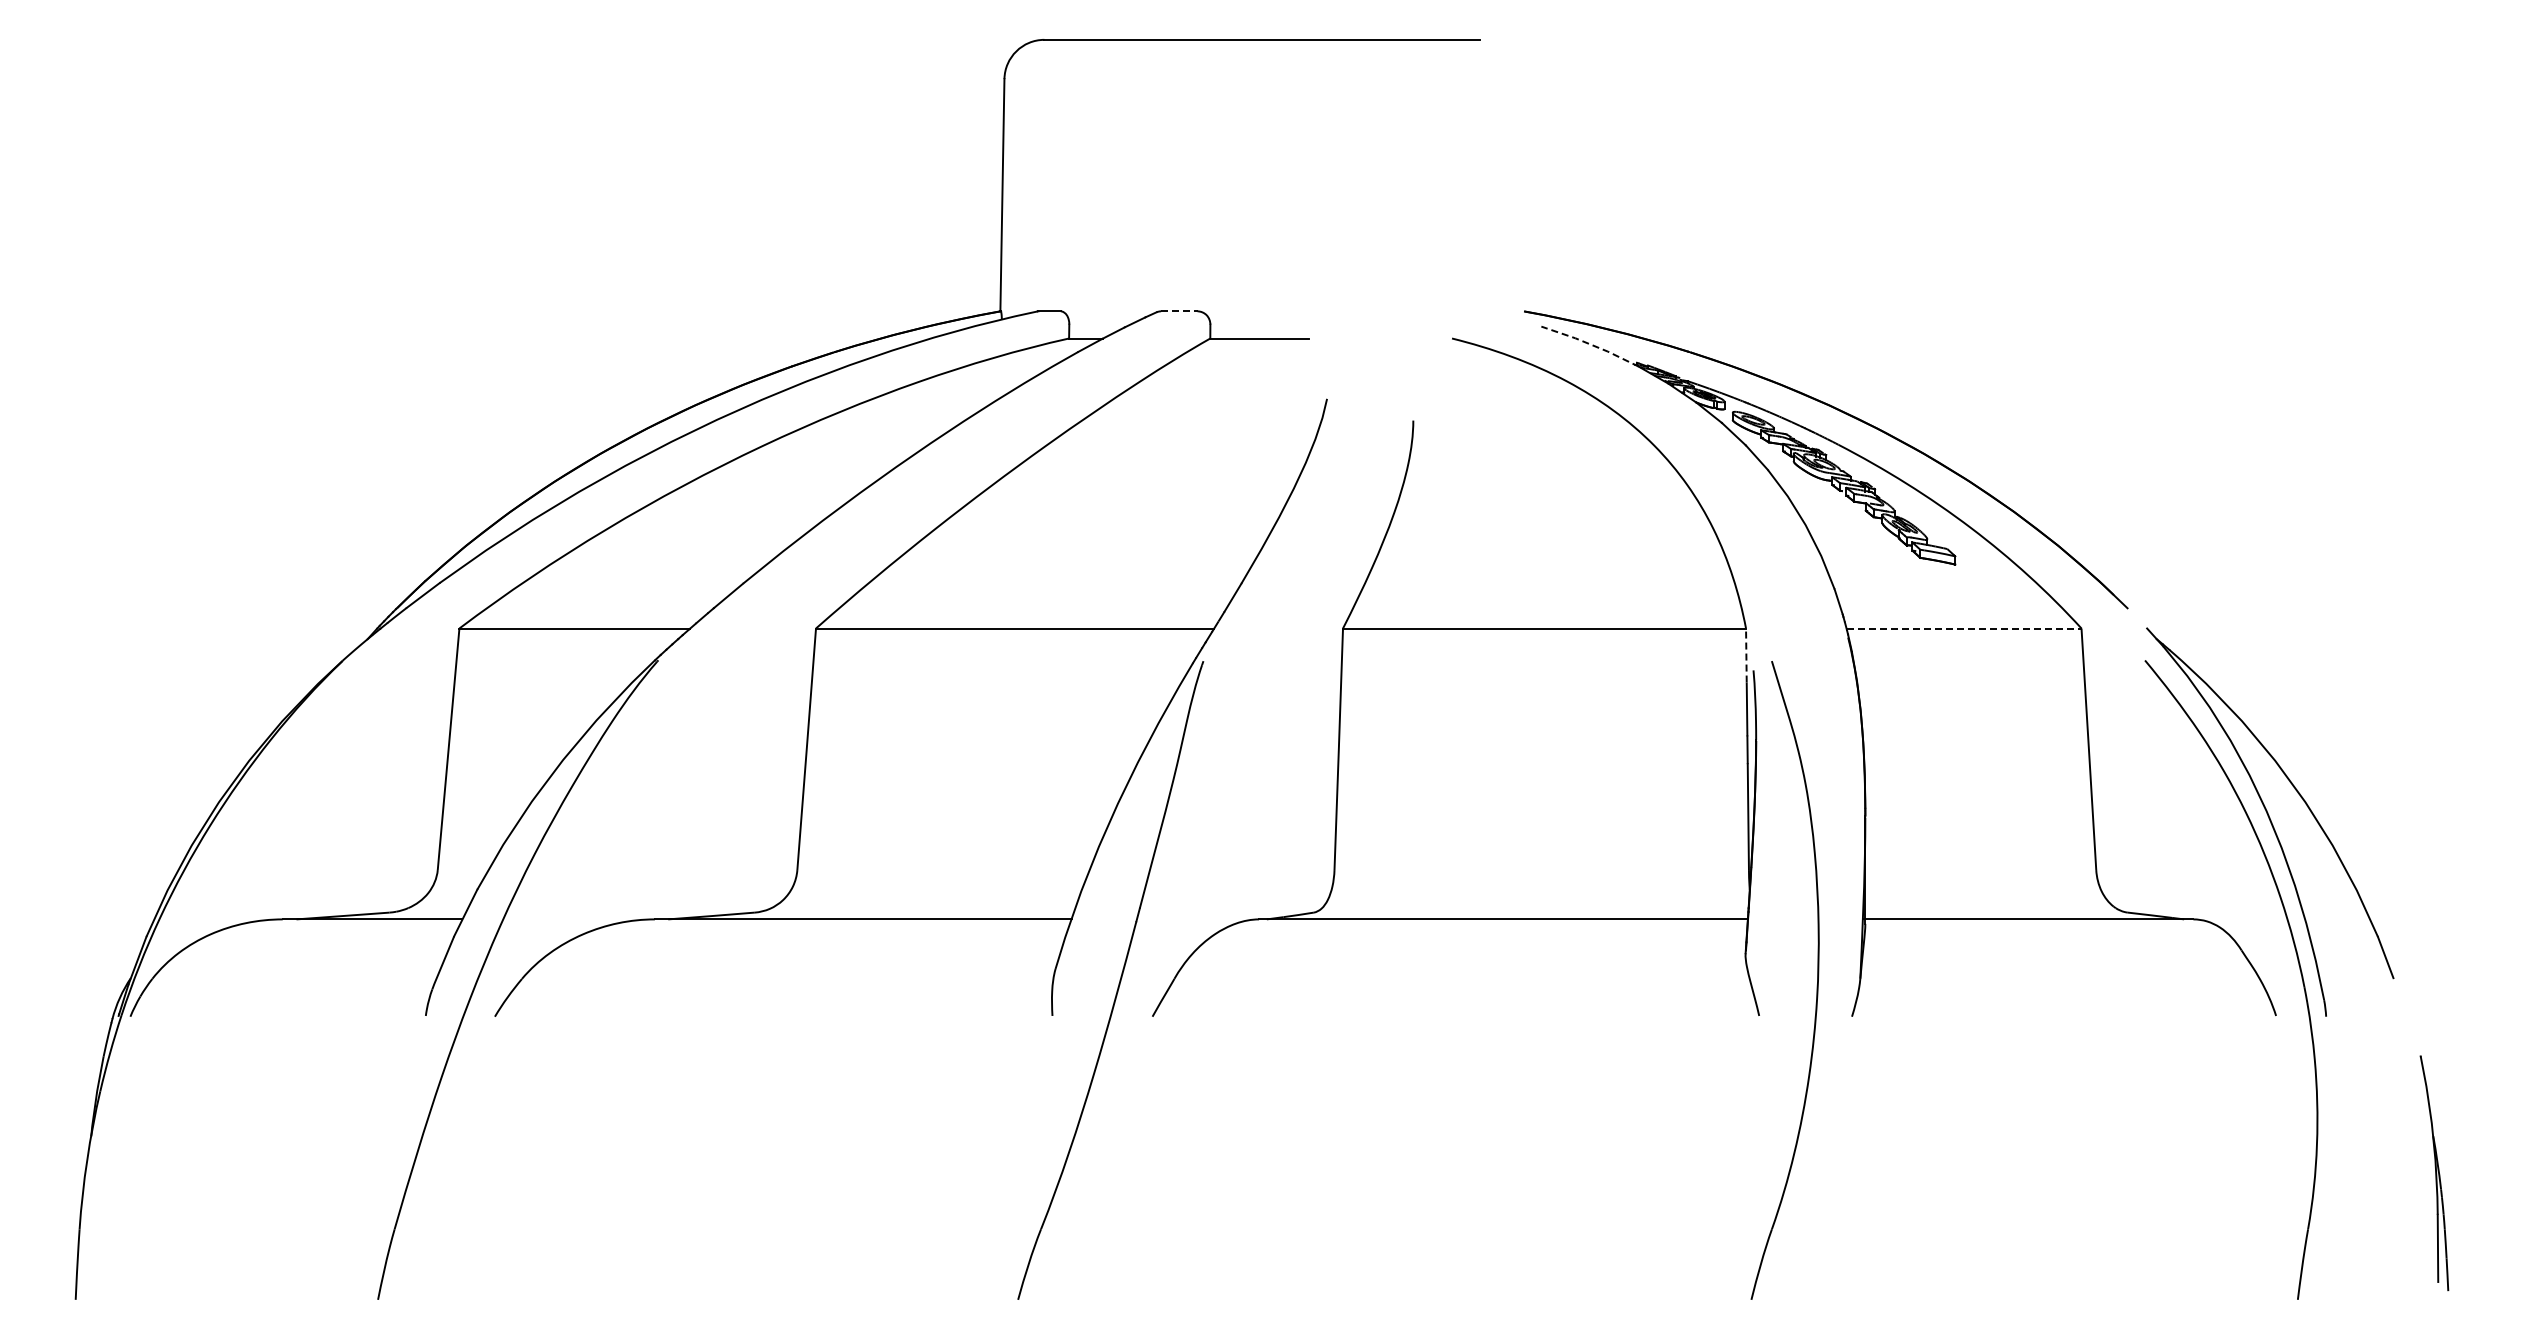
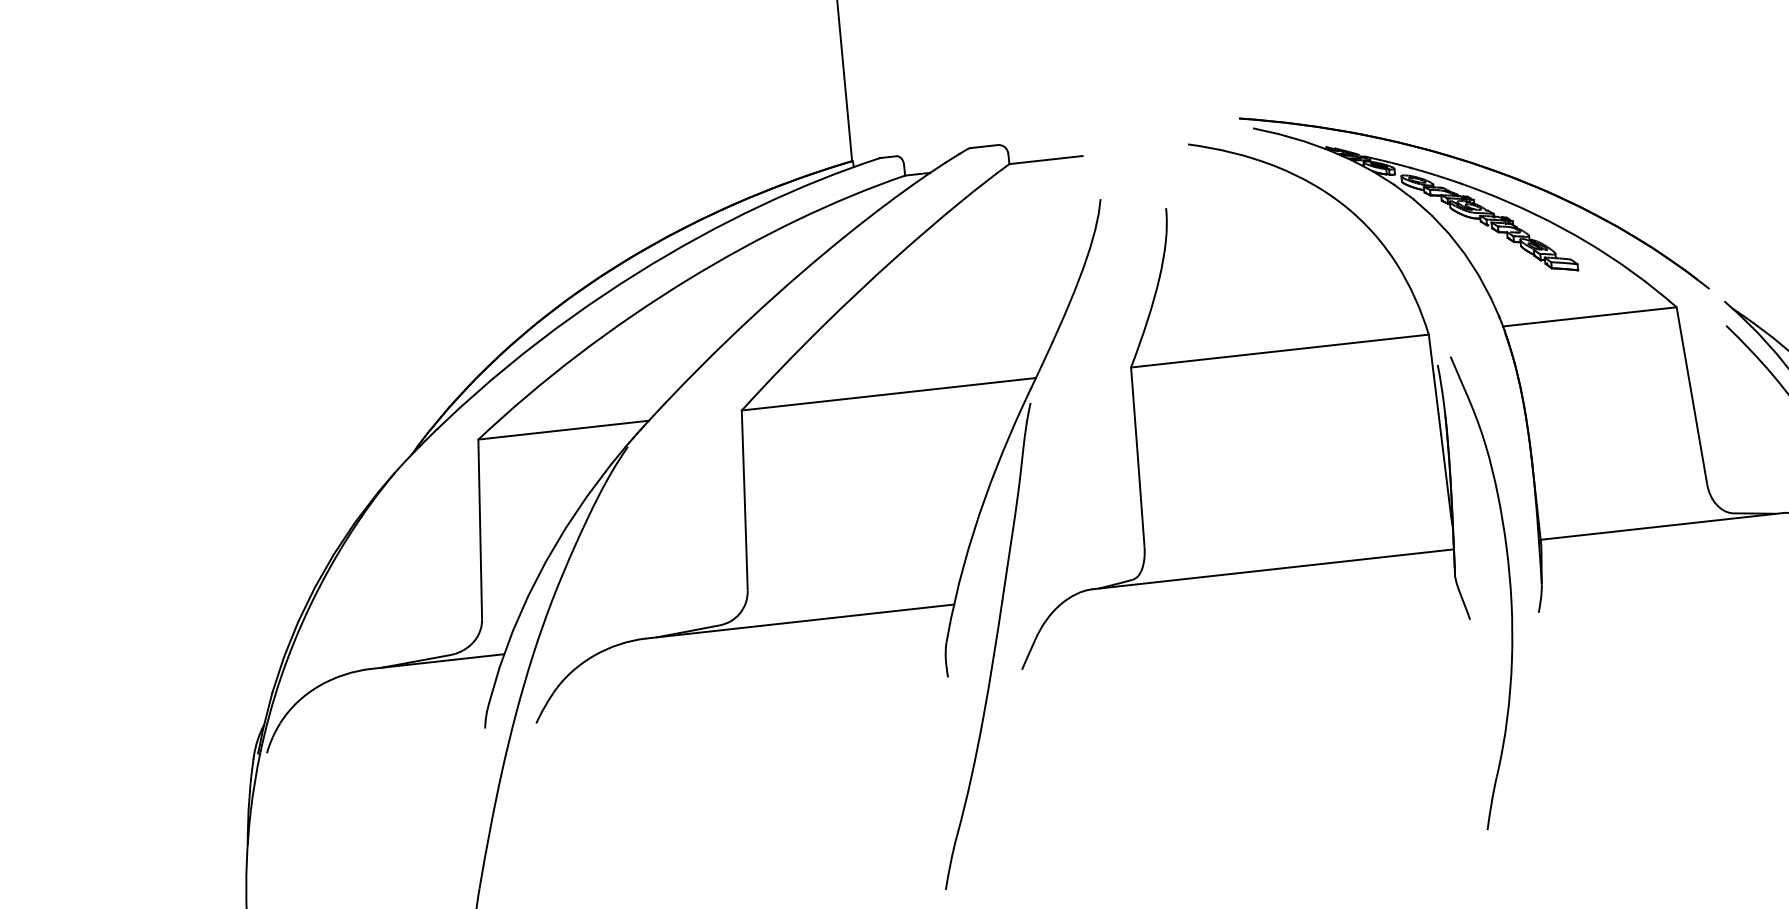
line: (1179, 311) -> (984, 146), dashed -> solid
line: (1590, 344) -> (1290, 137), dashed -> solid
line: (1964, 628) -> (1590, 316), dashed -> solid
line: (1746, 655) -> (1431, 354), dashed -> solid

